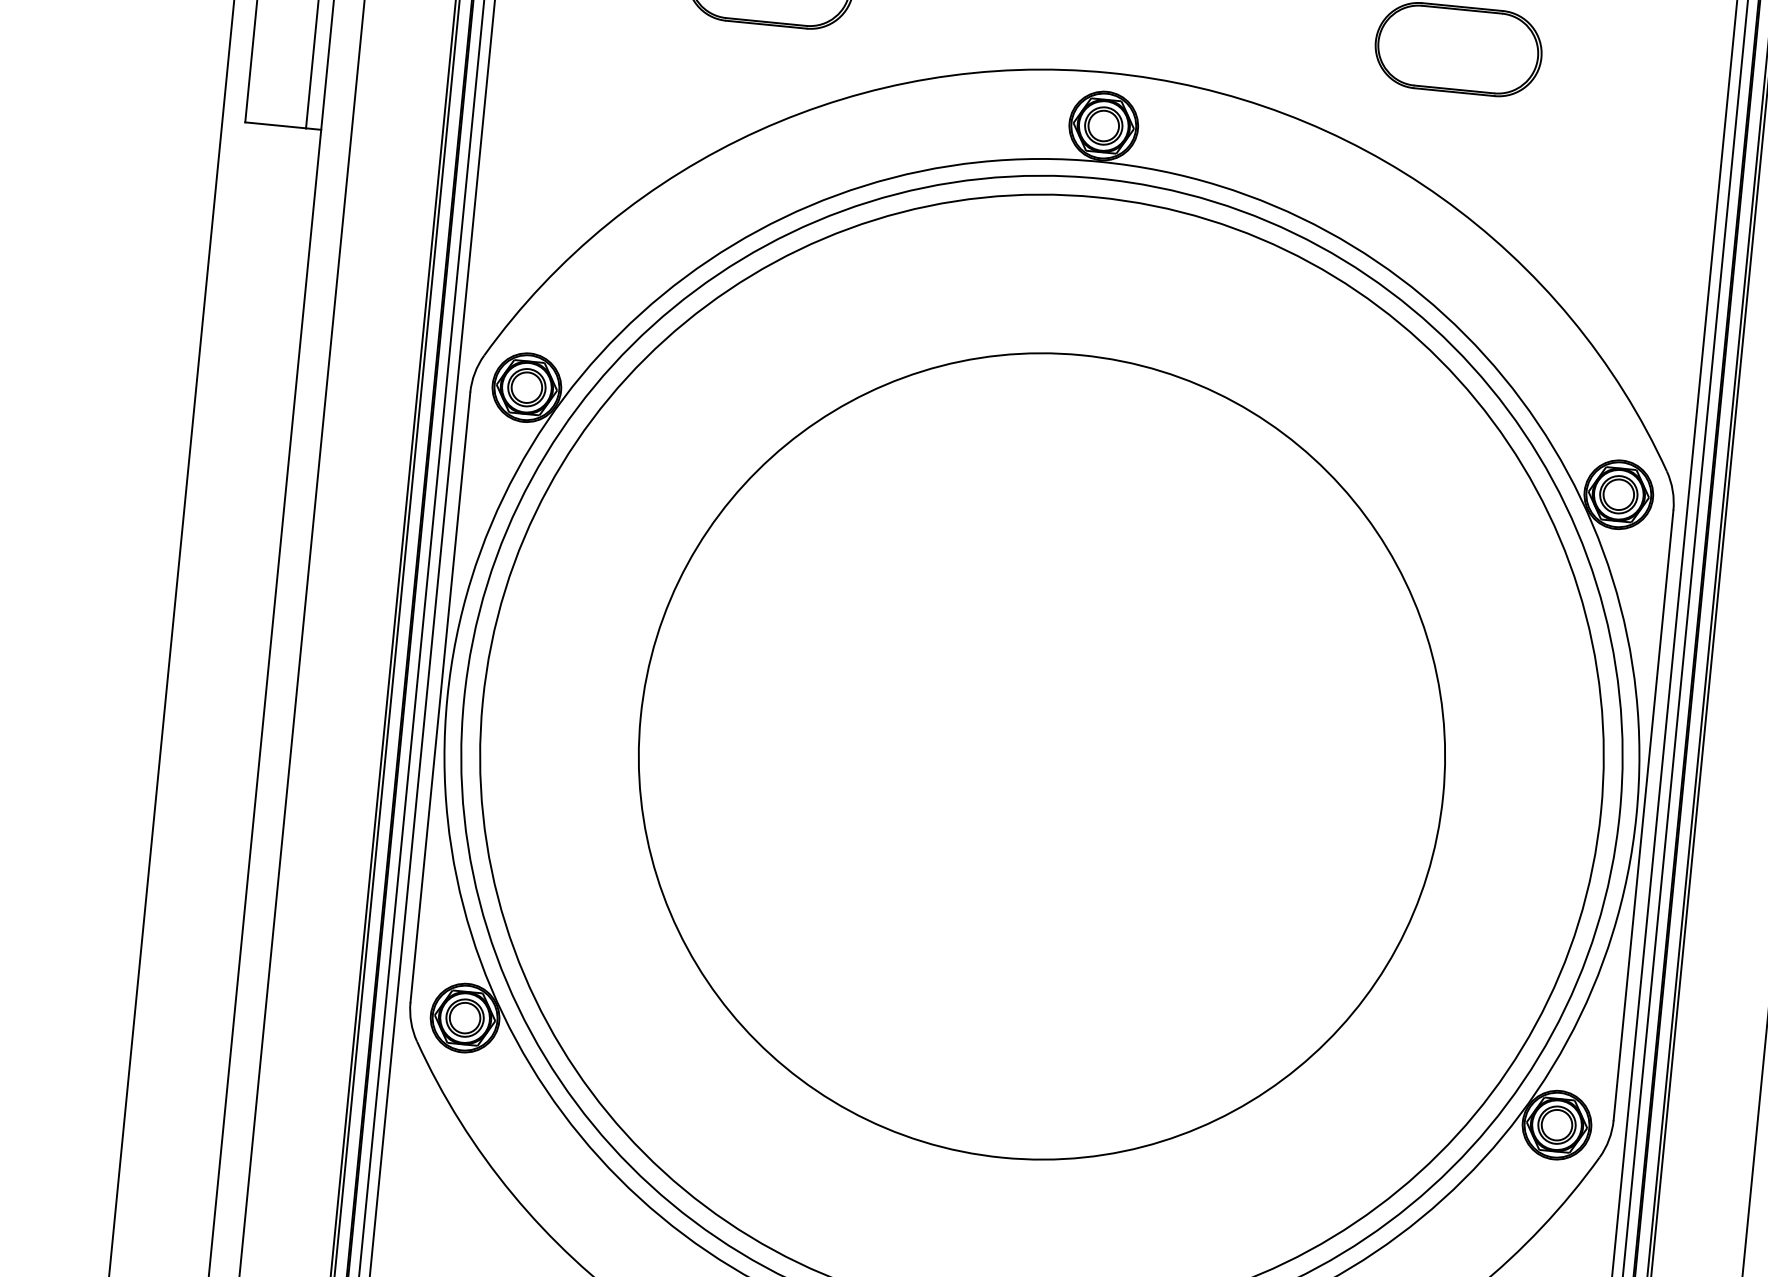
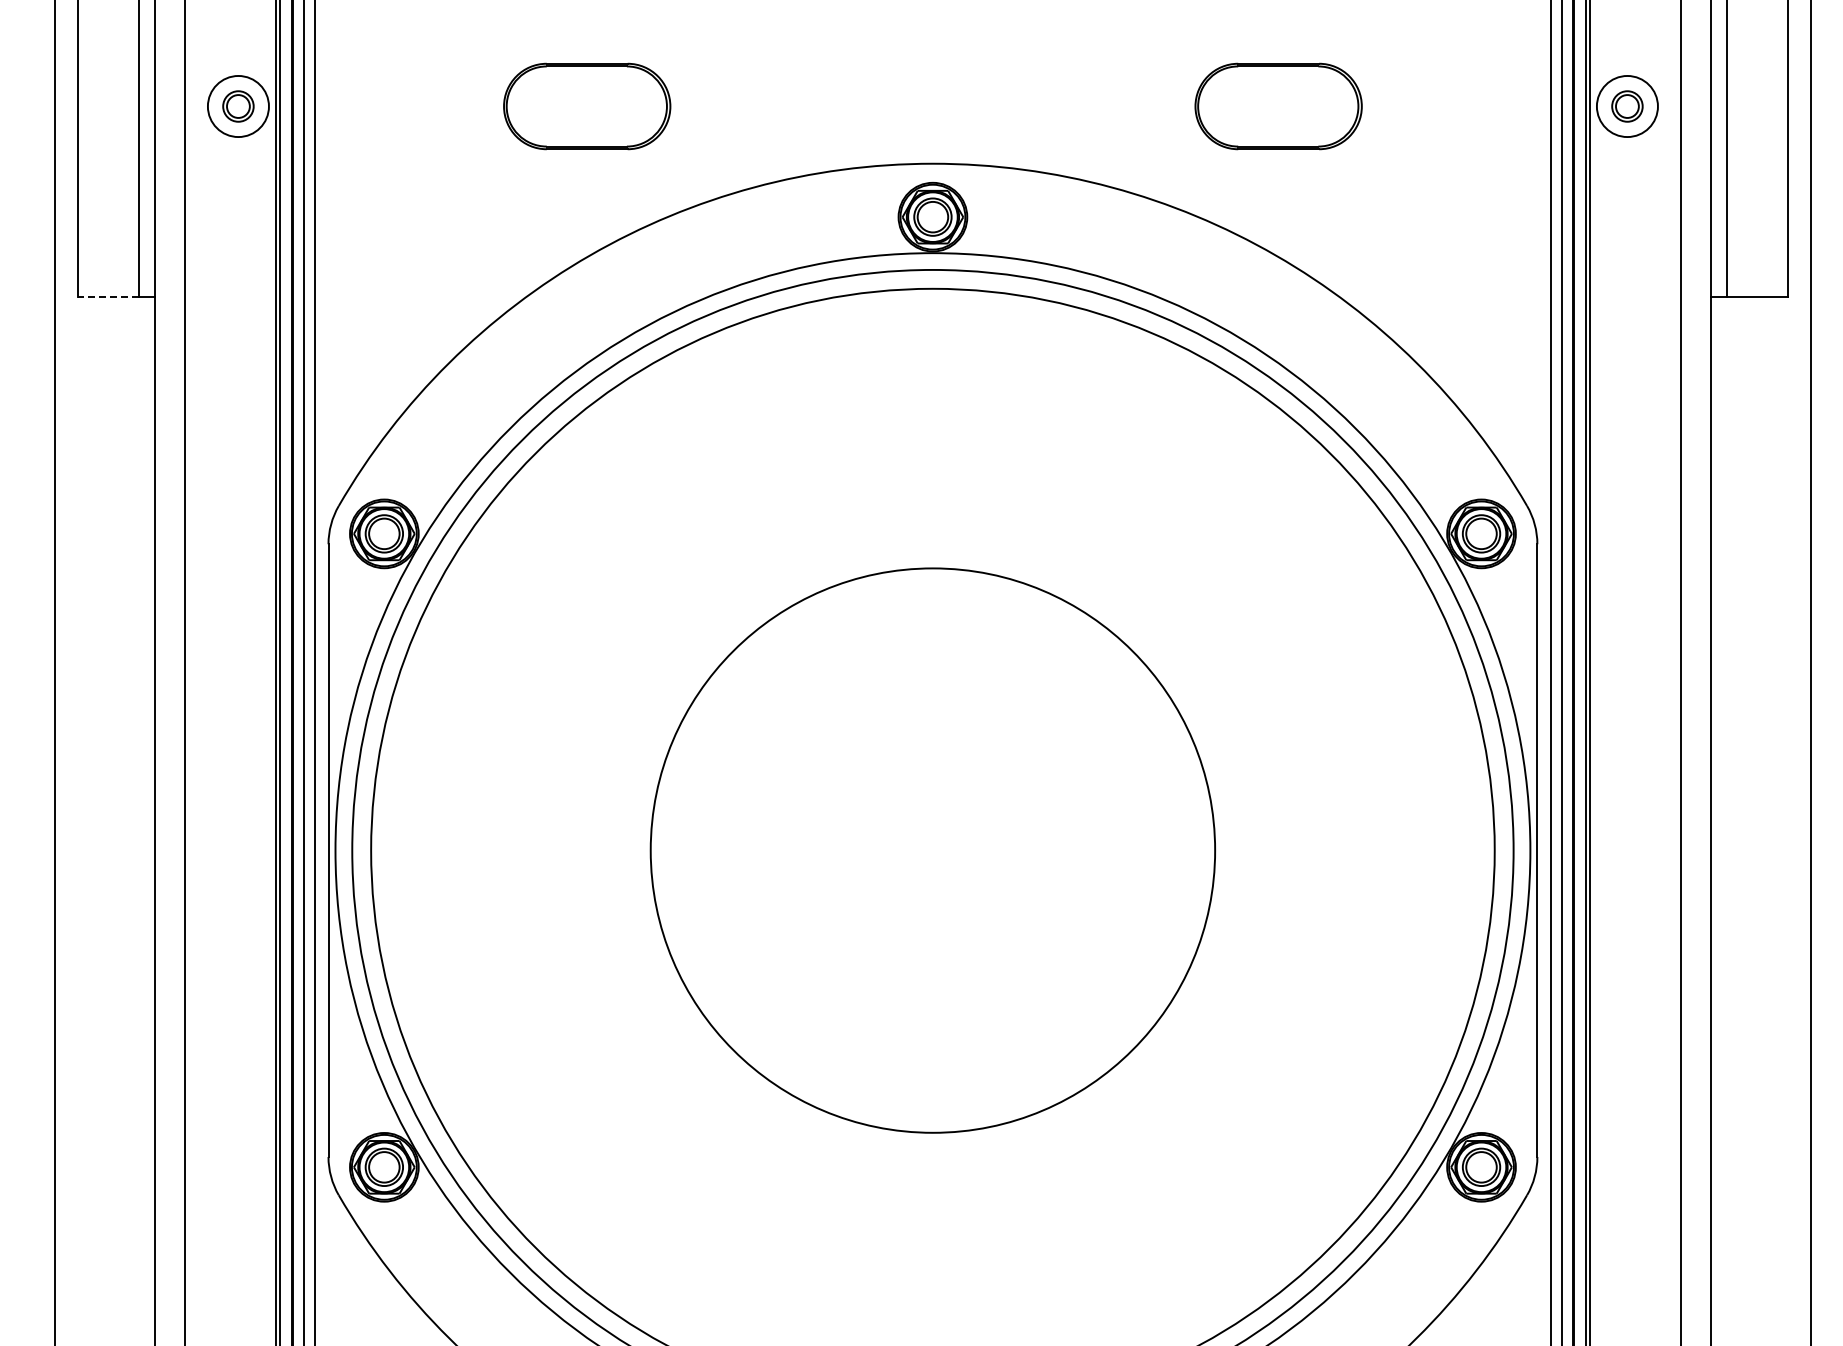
line: (275, 125) -> (108, 297), solid -> dashed
circle: (1041, 756) -> (932, 850), size x0.7

